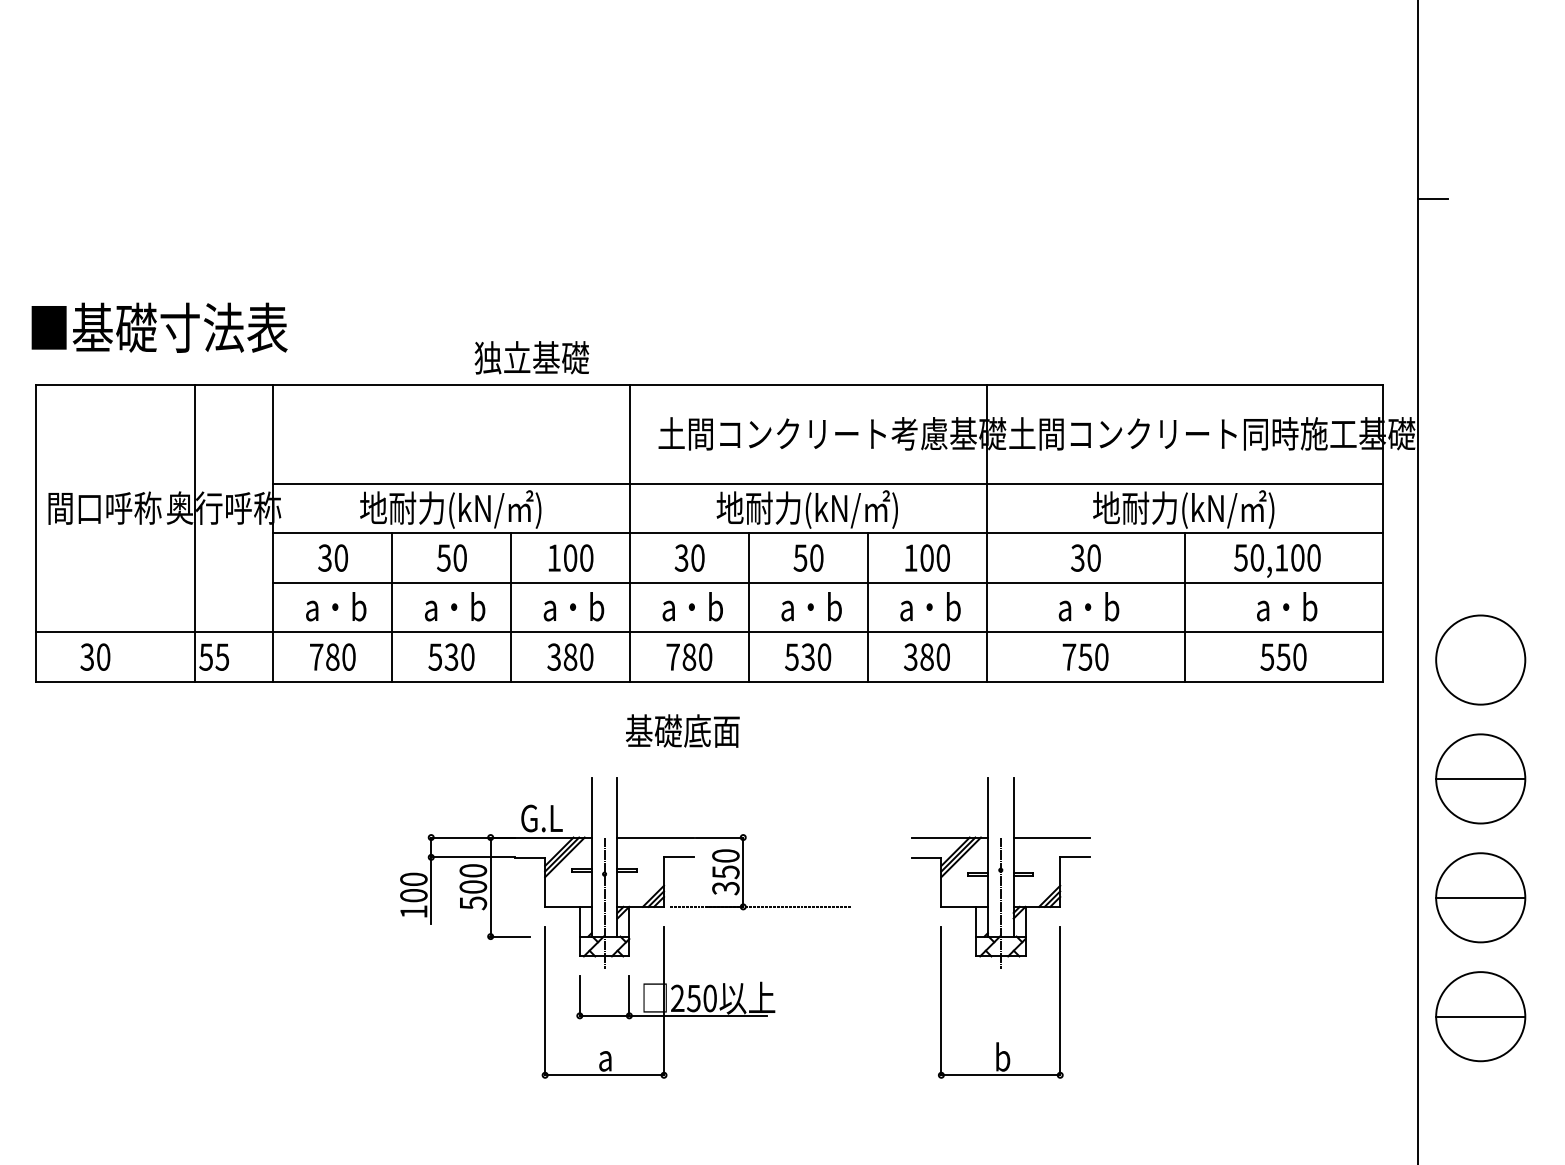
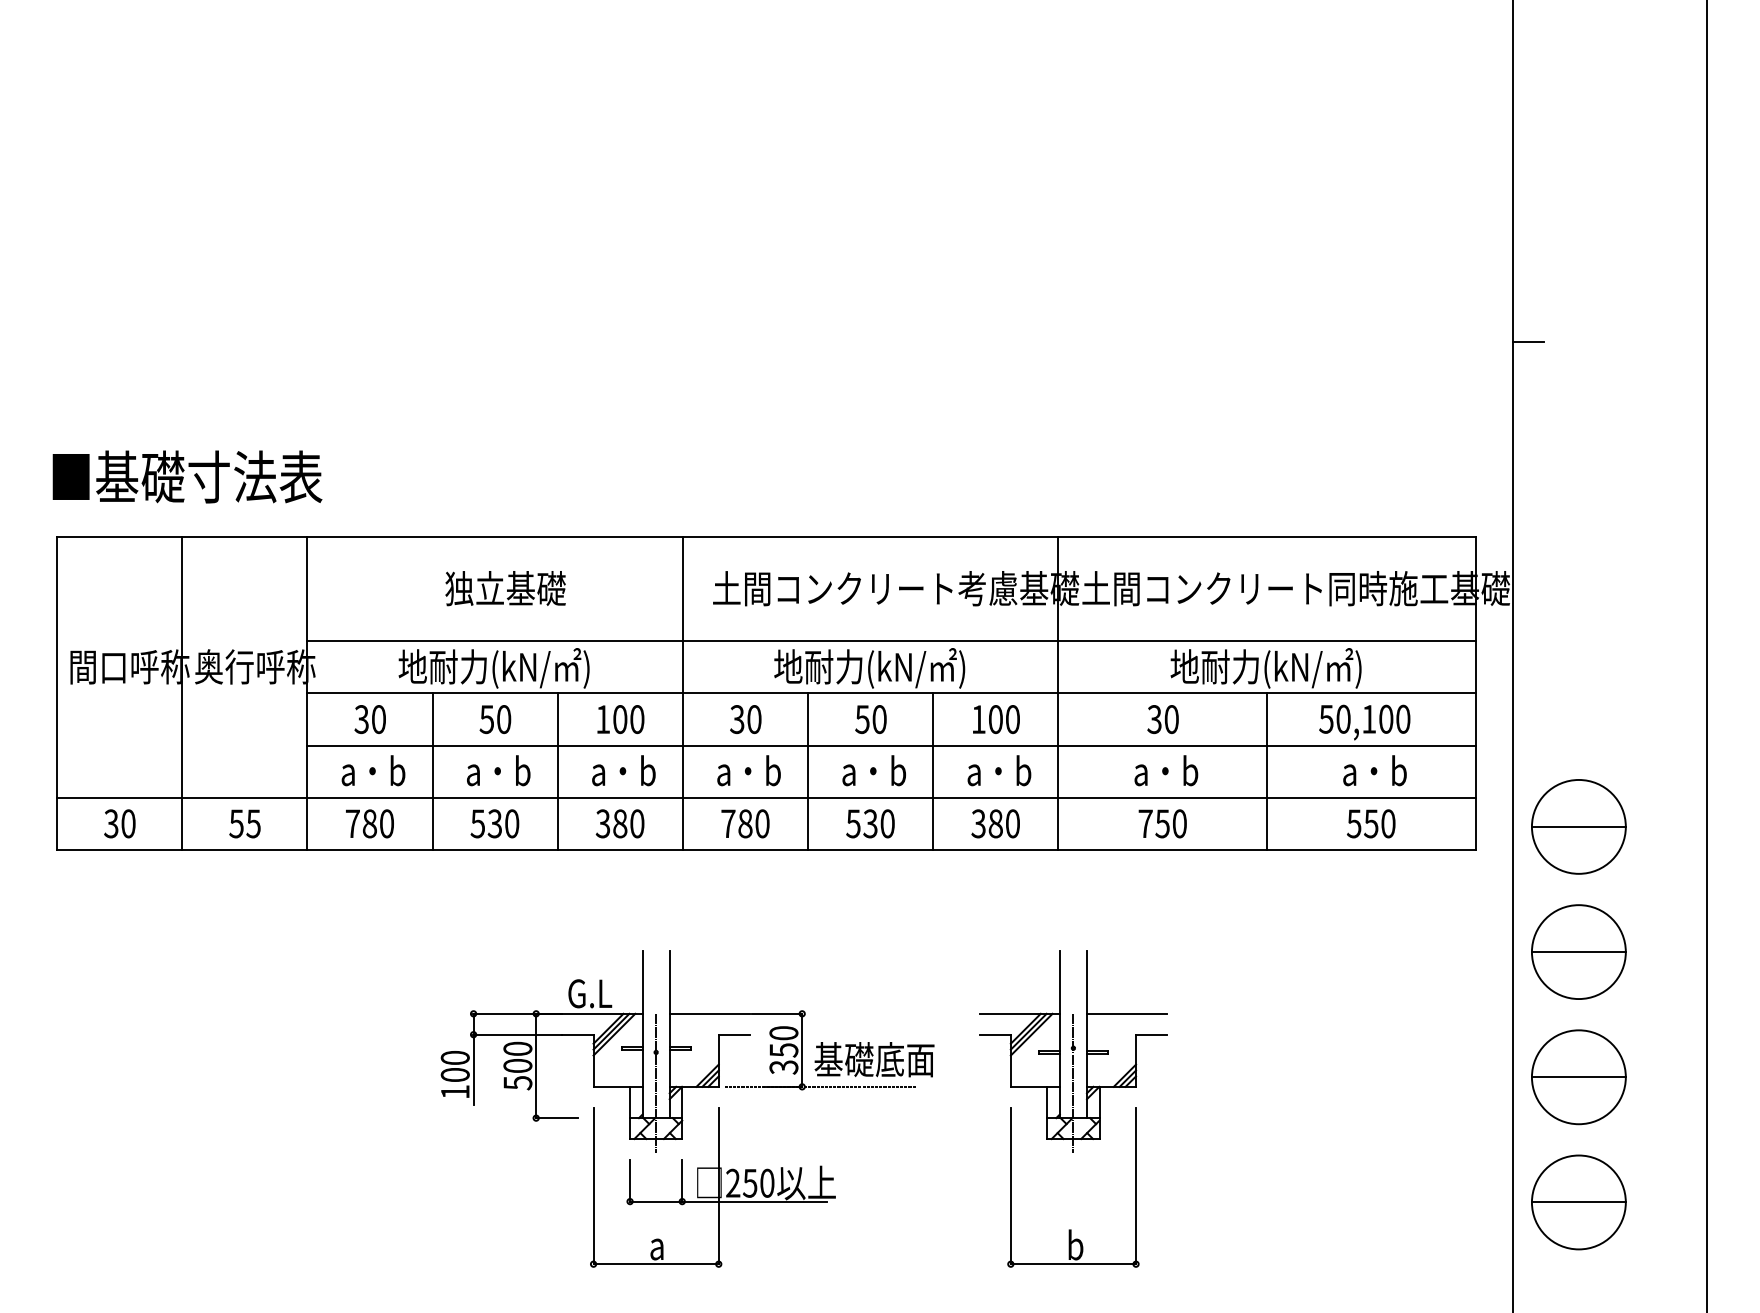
text: (531, 357) -> (505, 588), moved
line: (195, 532) -> (182, 692), moved
line: (1480, 659) -> (1578, 826), added
text: (682, 730) -> (874, 1059), moved

